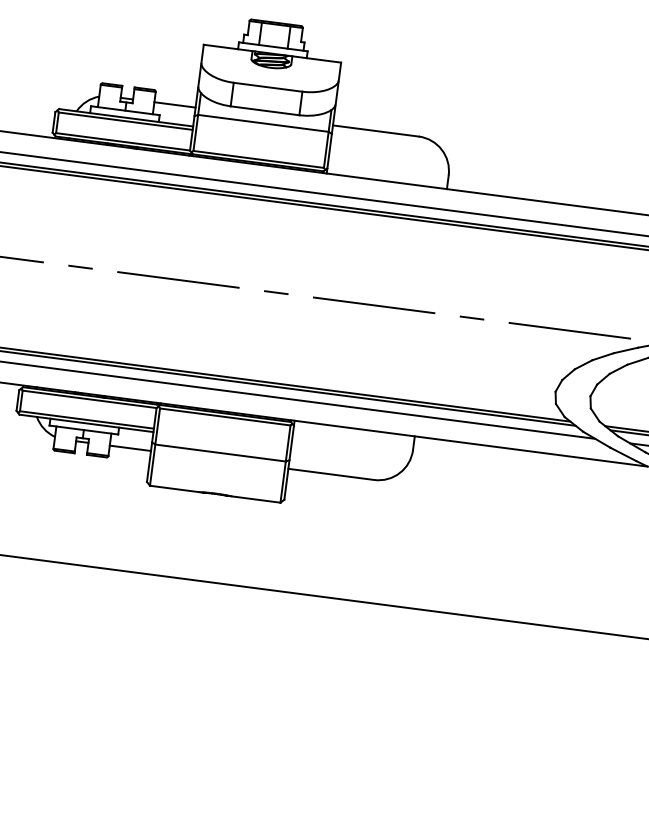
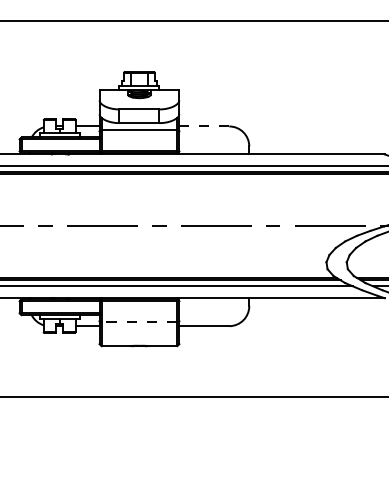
line: (376, 131) -> (204, 126), solid -> dashed
line: (220, 453) -> (139, 322), solid -> dashed

